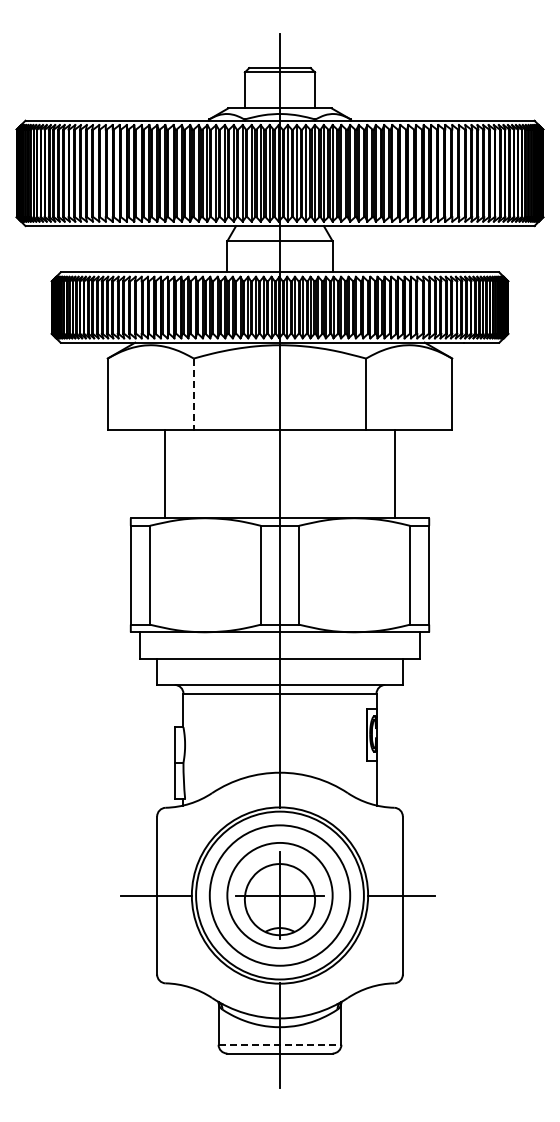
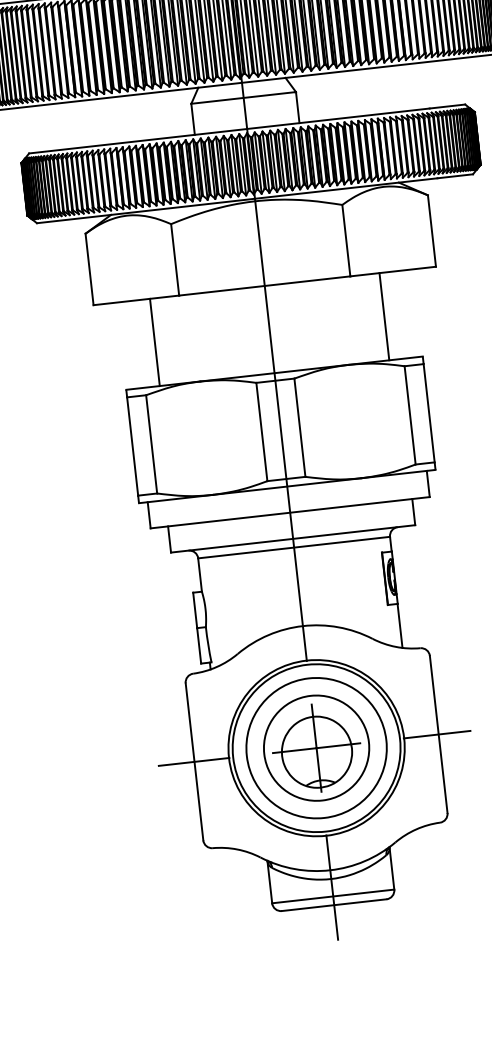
line: (193, 394) -> (174, 259), dashed -> solid
line: (280, 1044) -> (333, 896), dashed -> solid

